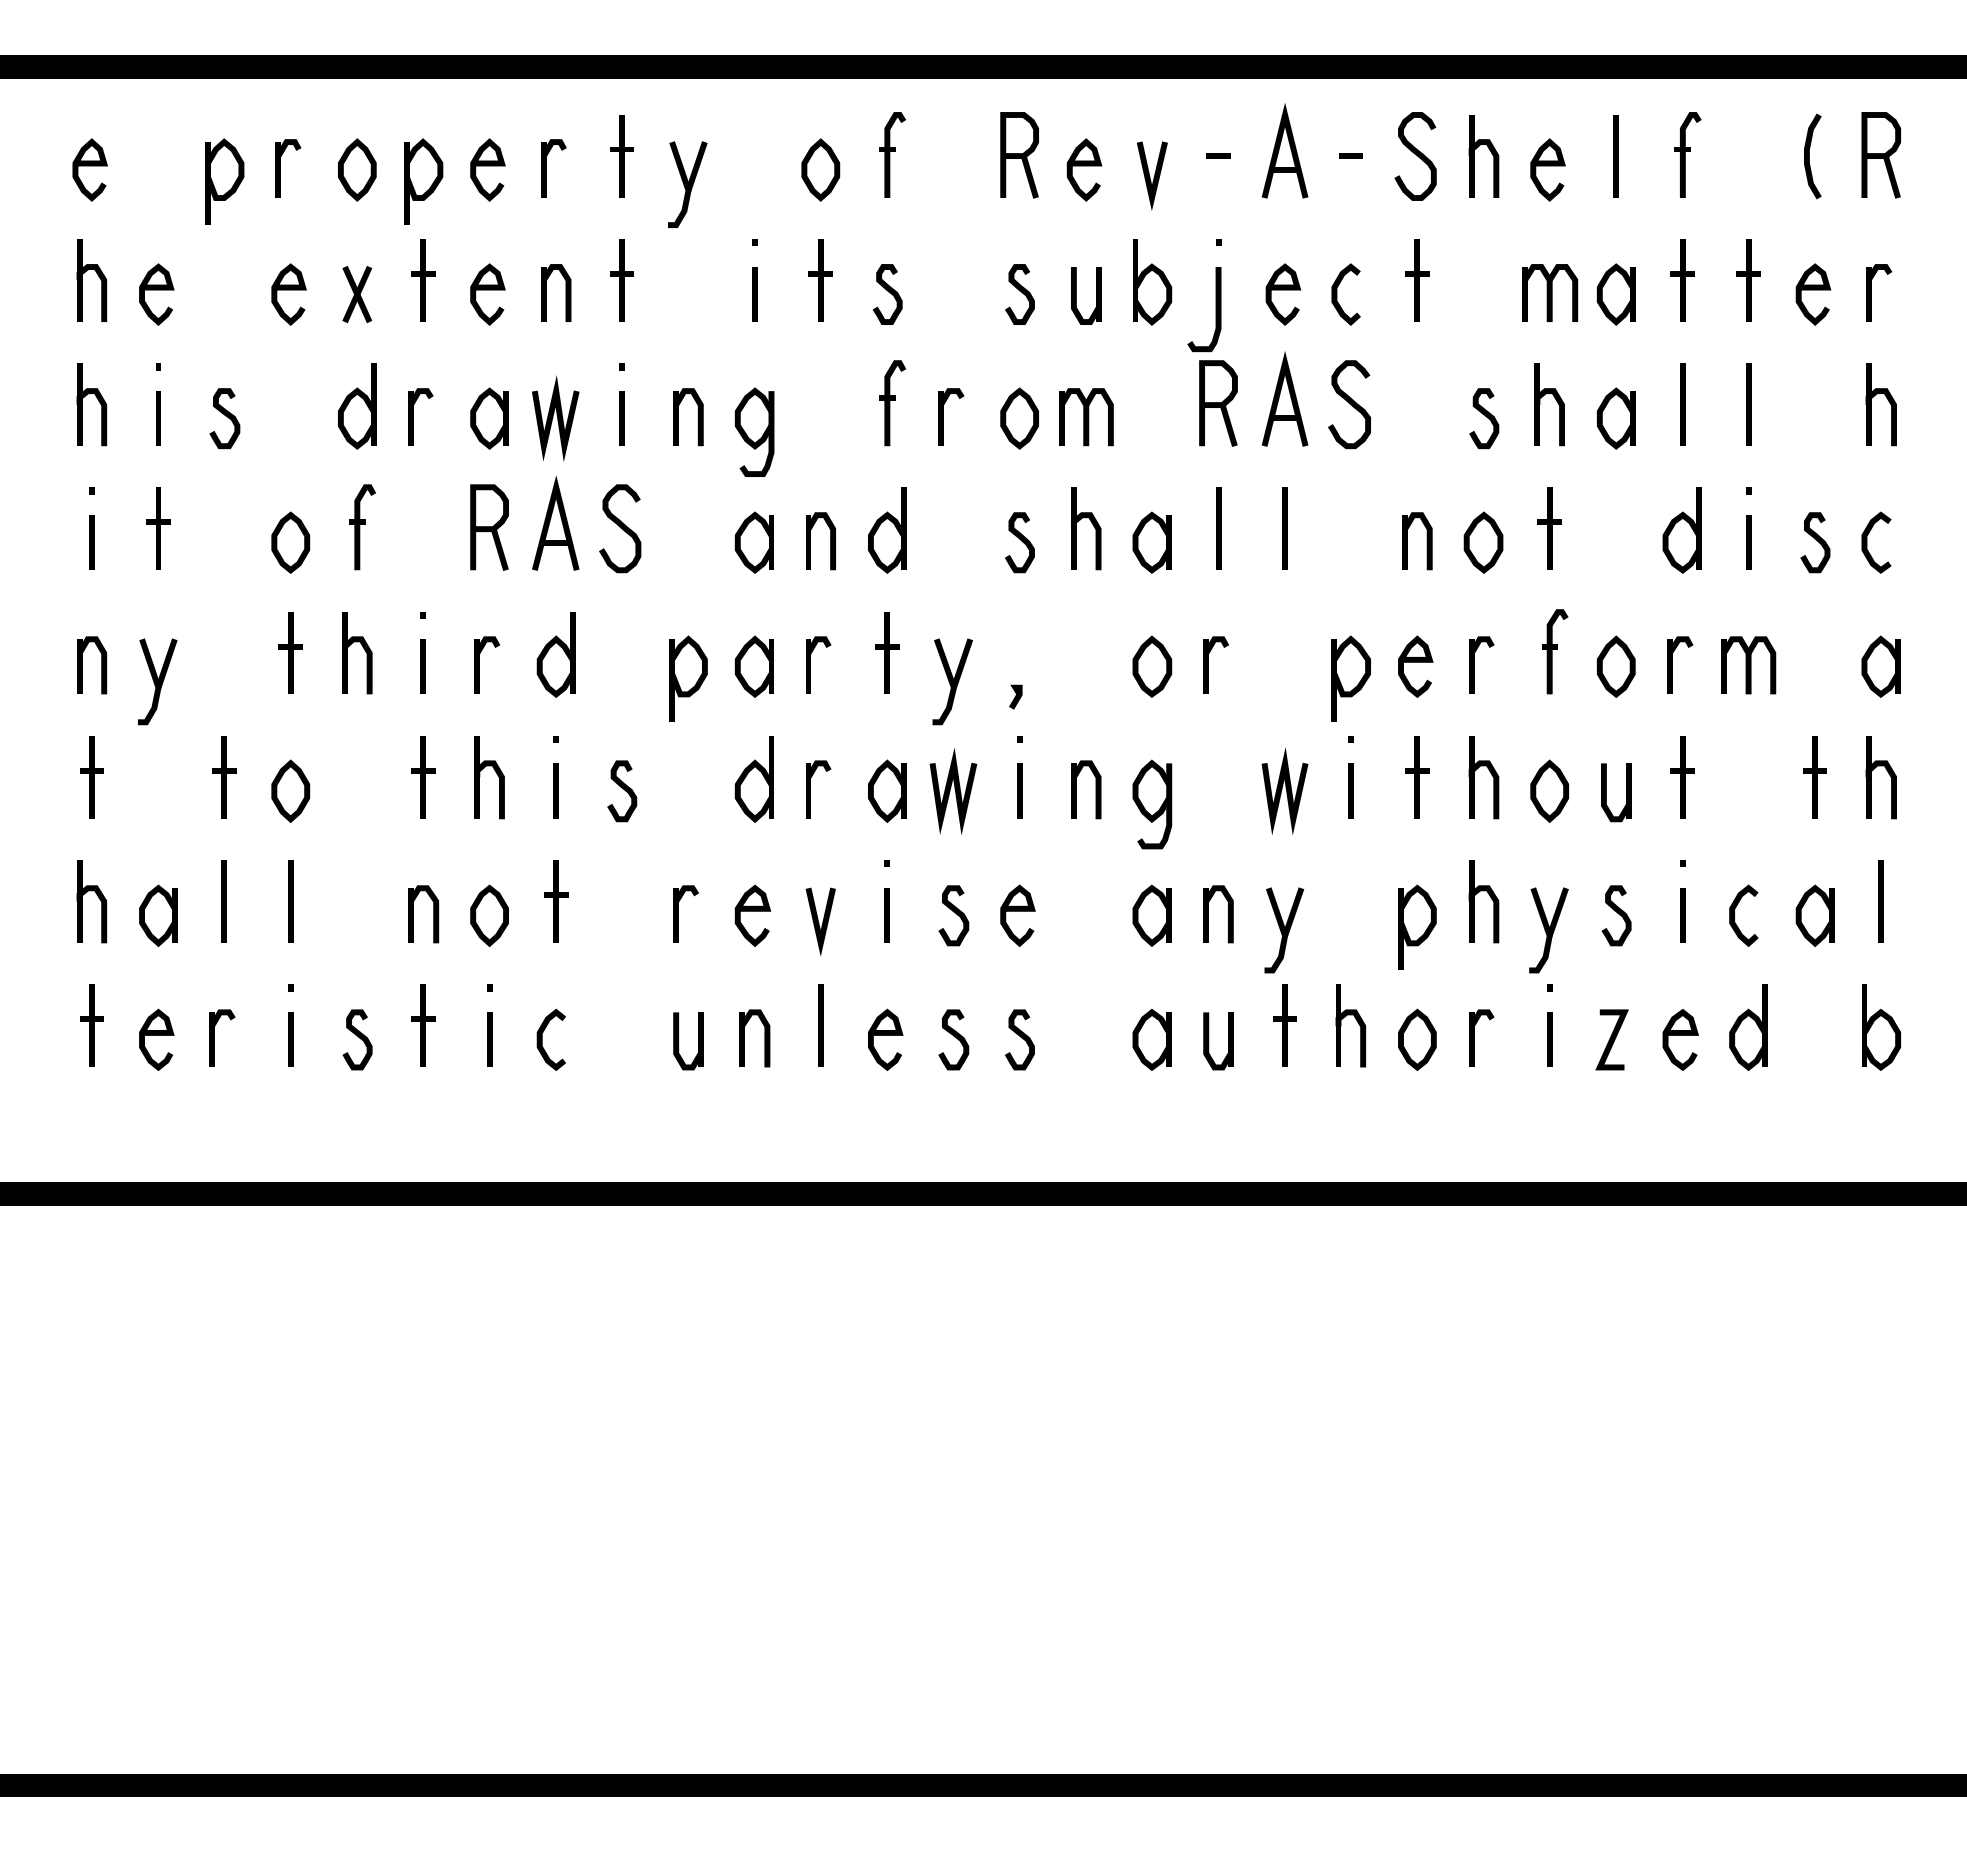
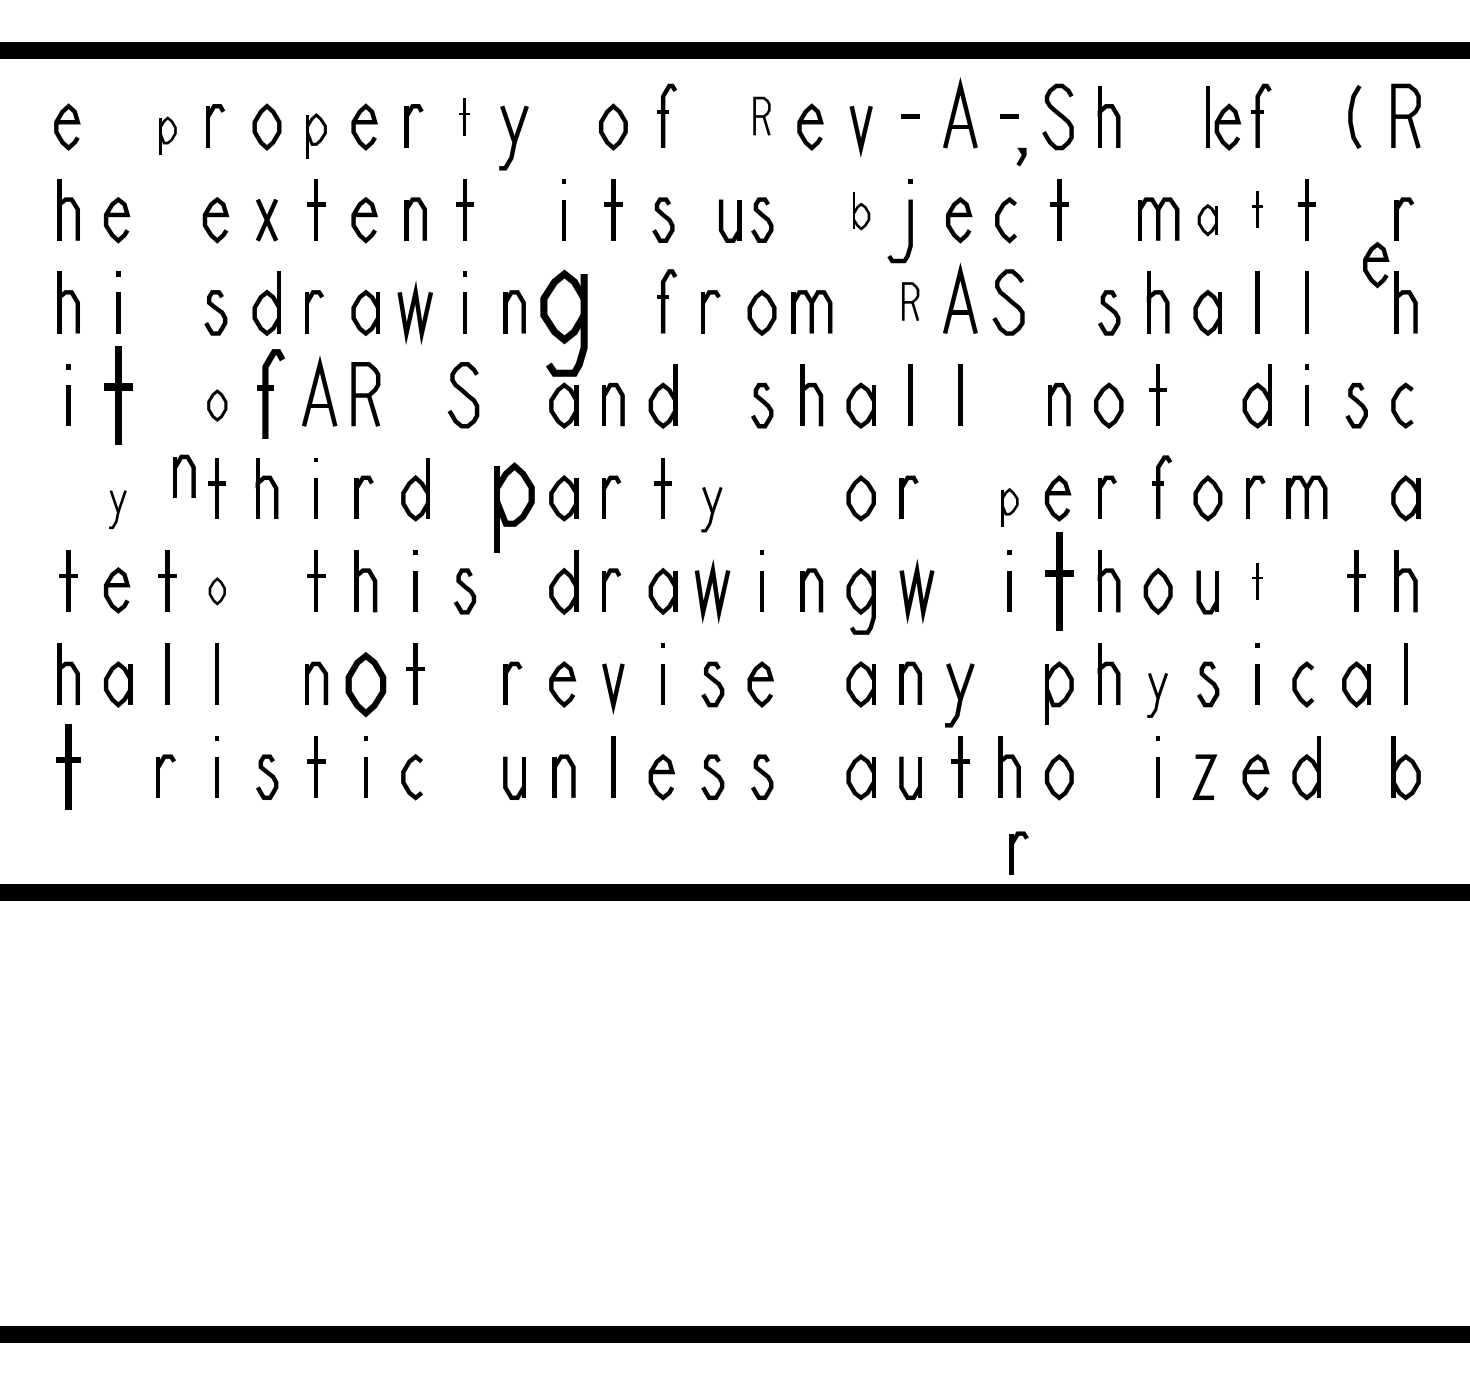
part: (1019, 155) -> (761, 116), size x0.6
part: (621, 156) -> (464, 117), size x0.6
curve: (1547, 166) -> (1227, 124), moved
part: (224, 181) -> (167, 135), size x0.6
part: (423, 181) -> (316, 135), size x0.7
part: (1682, 280) -> (1257, 209), size x0.6
part: (1152, 282) -> (861, 211), size x0.6
curve: (1813, 290) -> (1376, 261), moved
part: (1615, 294) -> (1207, 220), size x0.7
part: (1076, 295) -> (723, 220), moved
part: (1218, 403) -> (910, 301), size x0.6
curve: (225, 416) -> (216, 311), moved
part: (754, 431) -> (563, 322), size x1.6
part: (555, 522) -> (319, 390), moved
part: (362, 527) -> (270, 394), size x1.4
part: (158, 528) -> (118, 395), size x1.6
part: (290, 542) -> (217, 405), size x0.7
part: (101, 665) -> (191, 476), moved
part: (688, 678) -> (514, 507), size x1.4
part: (1350, 678) -> (1009, 507), size x0.6
part: (157, 681) -> (117, 509), size x0.6
part: (952, 681) -> (711, 509), size x0.7
line: (1015, 696) -> (1021, 156), moved
part: (1417, 777) -> (1059, 581), size x1.6
part: (1682, 777) -> (1257, 581), size x0.6
part: (290, 790) -> (217, 590), size x0.6
line: (1282, 790) -> (915, 590), moved
part: (489, 915) -> (365, 684), size x1.4
part: (1548, 930) -> (1157, 695), size x0.7
part: (91, 1025) -> (68, 766), size x1.4
curve: (156, 1035) -> (116, 587), moved
part: (1474, 1037) -> (1013, 852), moved

